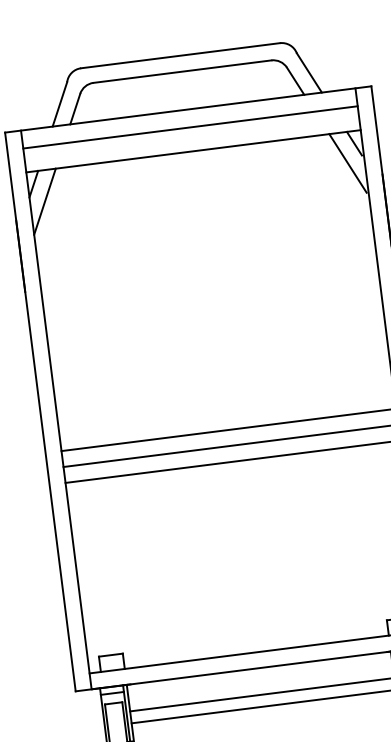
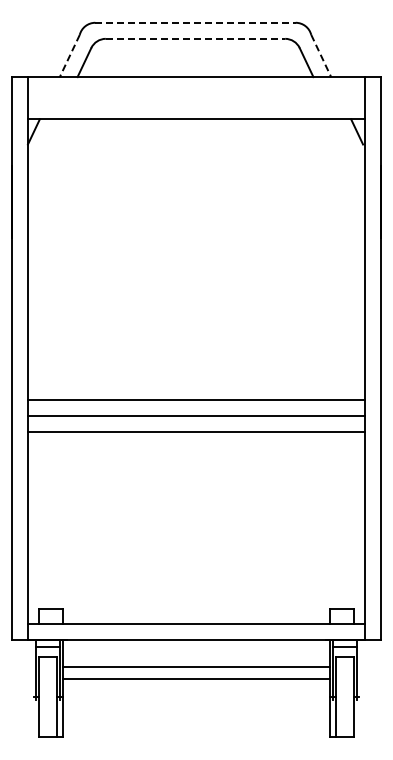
line: (181, 55) -> (196, 22), solid -> dashed
line: (182, 71) -> (195, 38), solid -> dashed
line: (309, 73) -> (321, 56), solid -> dashed
line: (59, 104) -> (69, 56), solid -> dashed
line: (190, 127) -> (196, 95), removed
line: (348, 163) -> (348, 150), removed
line: (44, 201) -> (42, 150), removed

